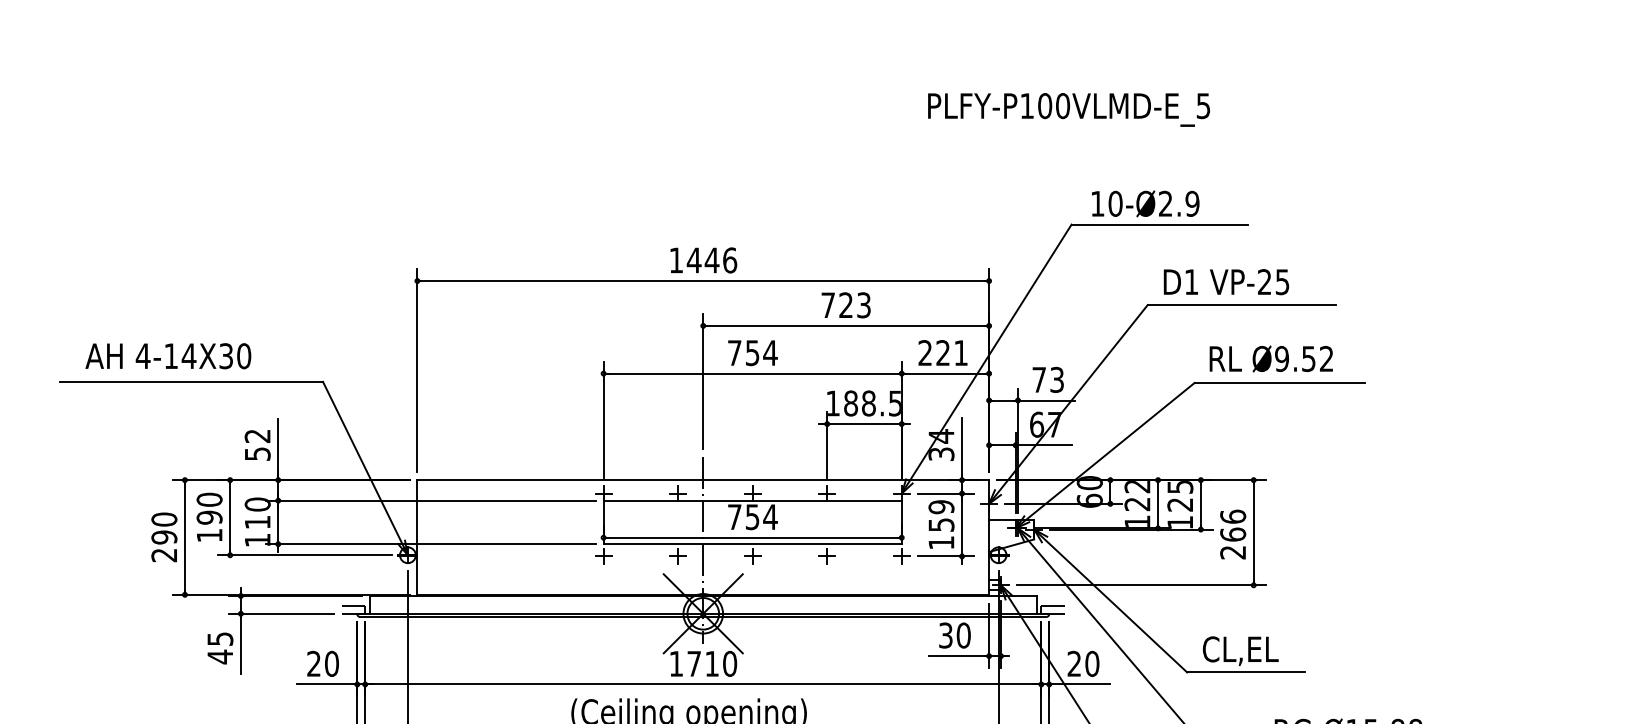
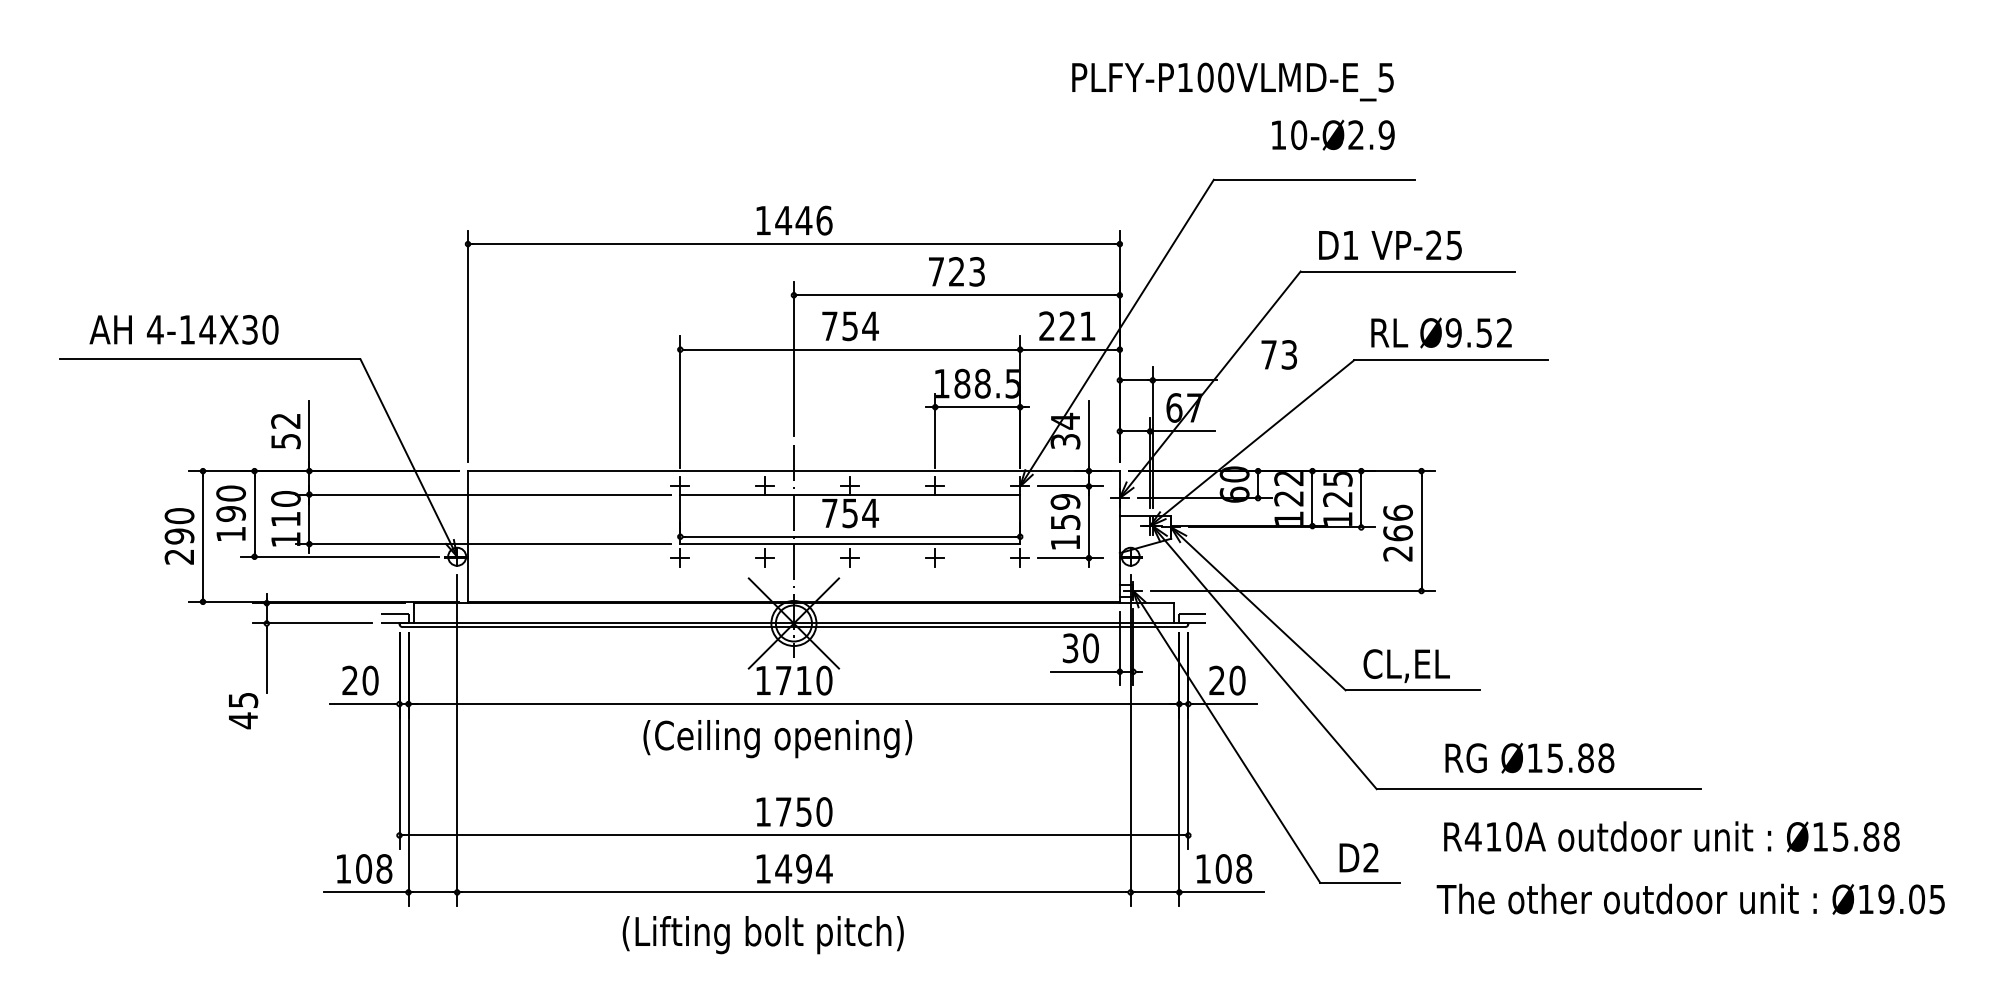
text: (1068, 109) -> (1232, 81), moved
text: (1145, 203) -> (1333, 134), moved
text: (1047, 379) -> (1278, 354), moved
text: (220, 648) -> (243, 711), moved

